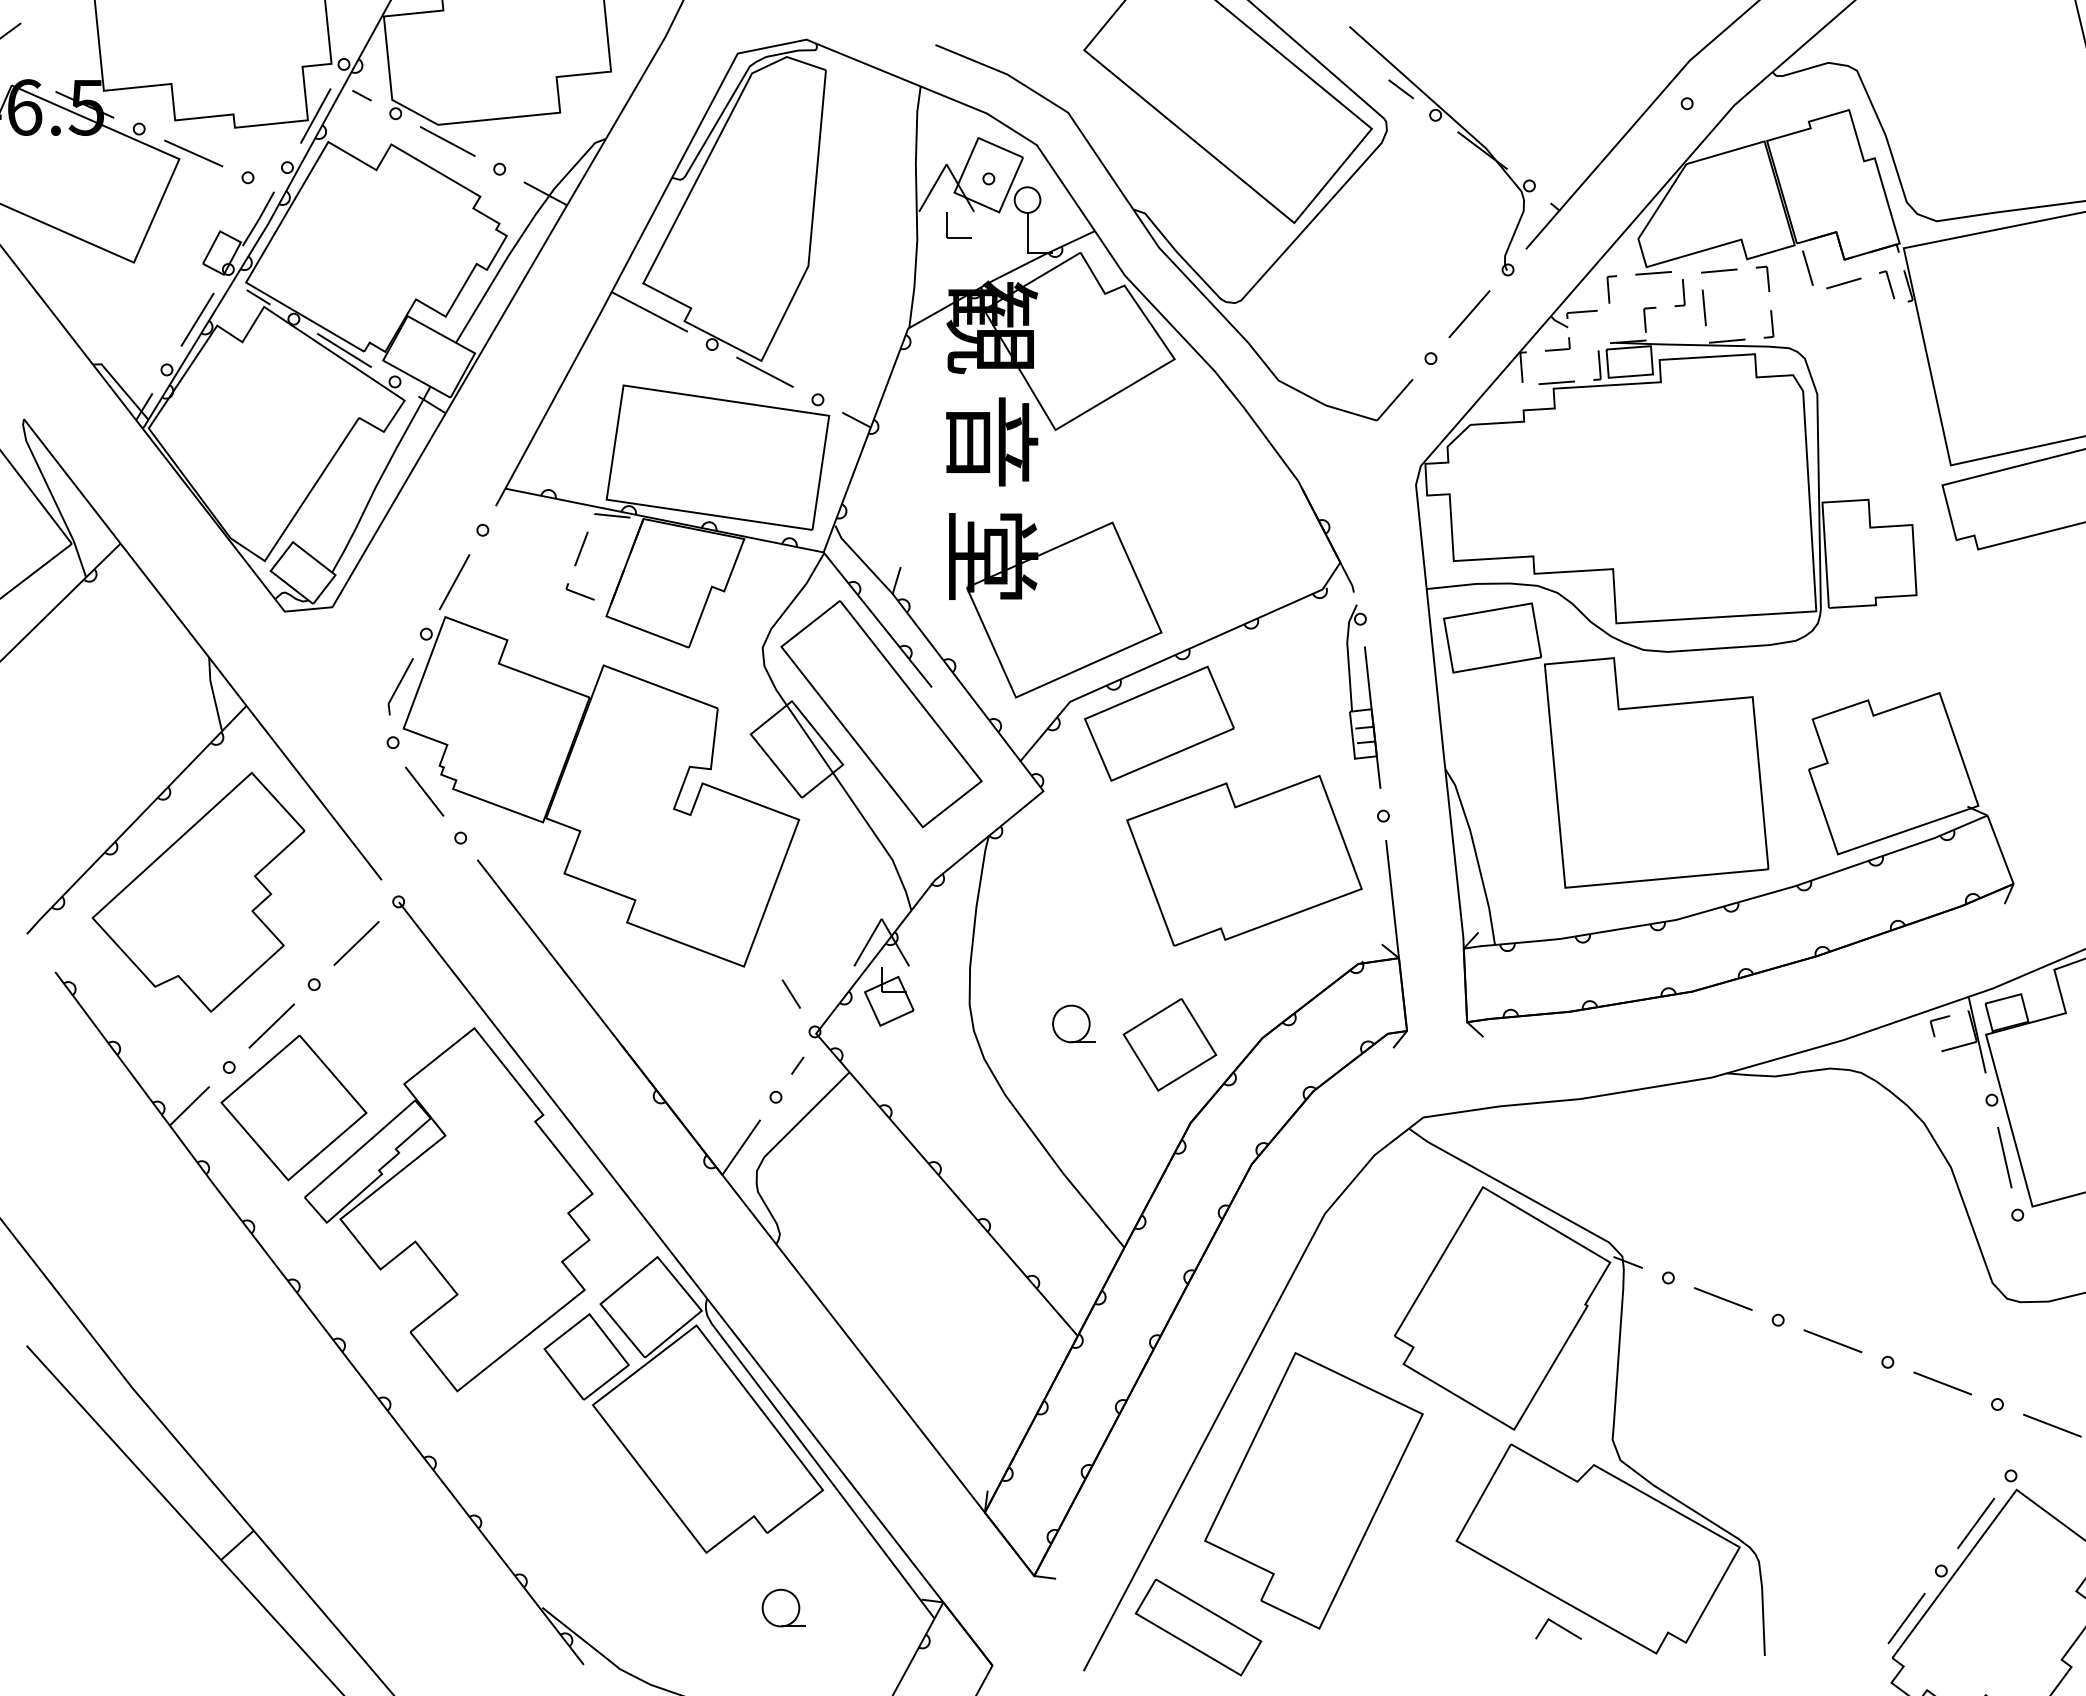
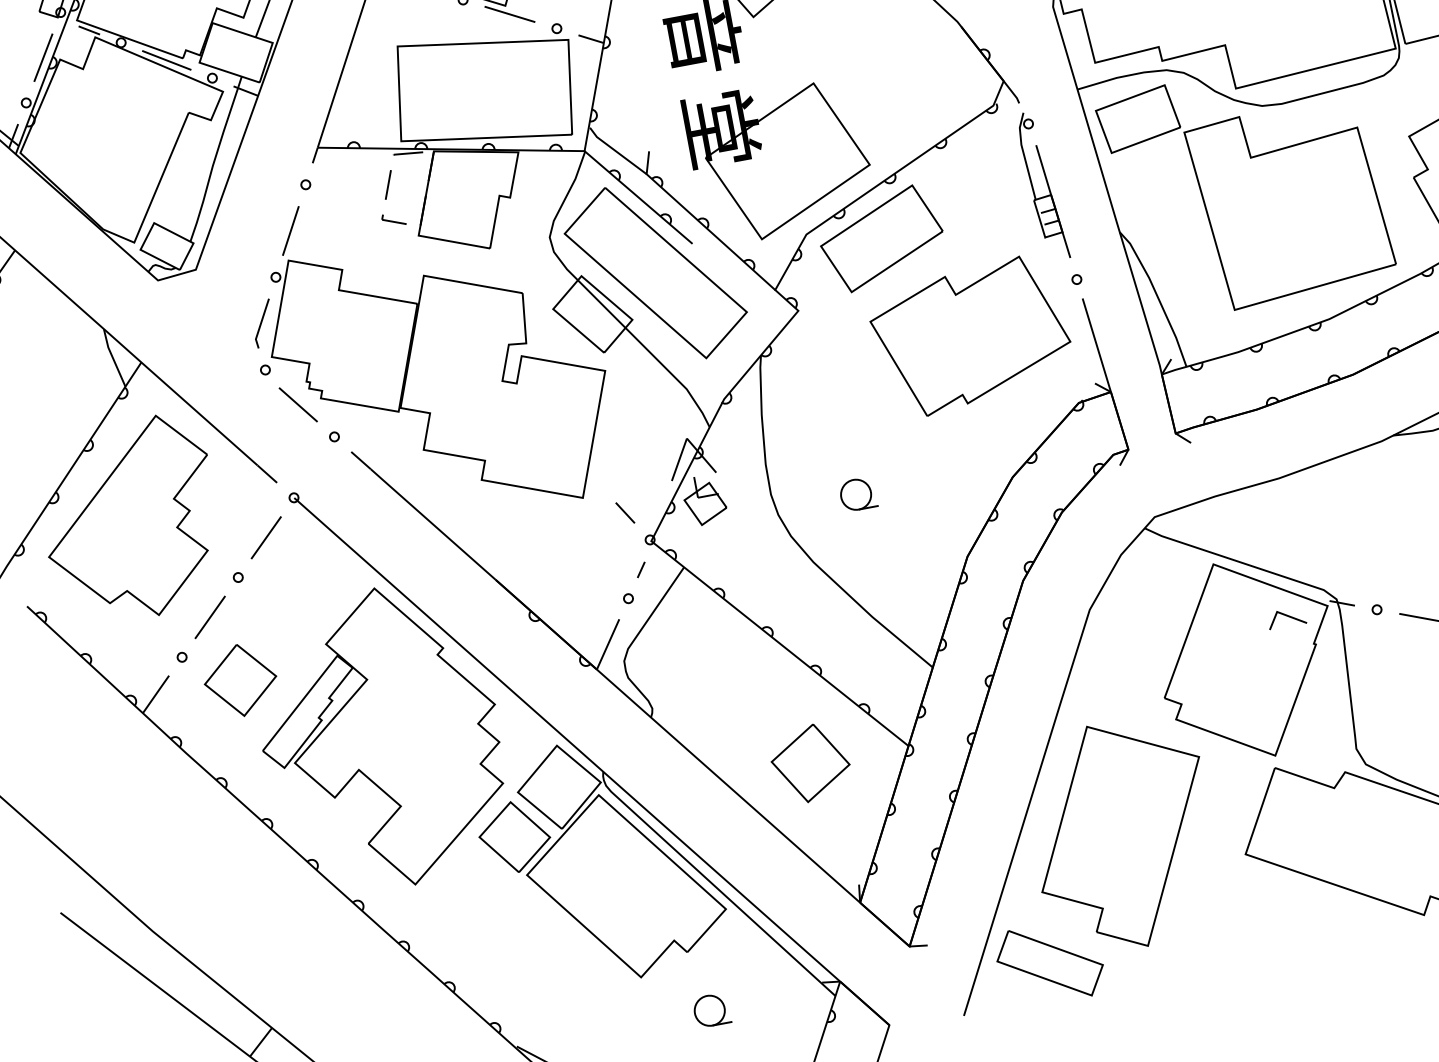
part: (1169, 1044) -> (810, 763), moved
part: (293, 1108) -> (240, 680), size x0.6
line: (1558, 1626) -> (1286, 616), moved

